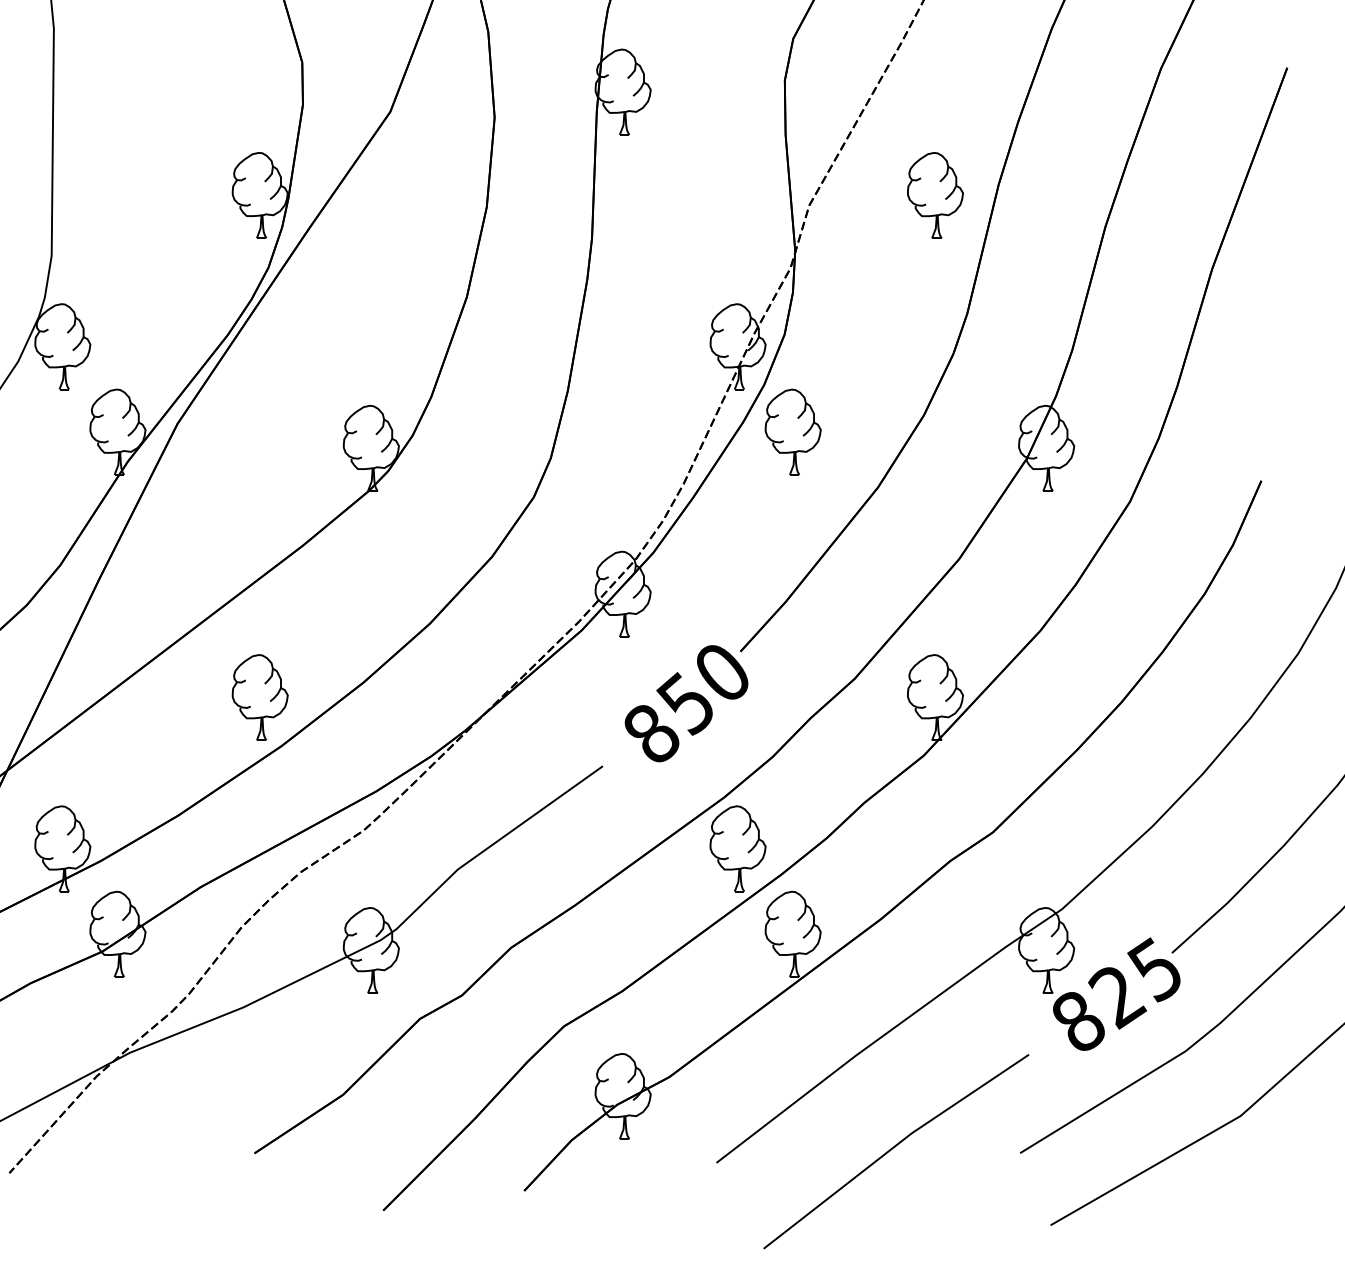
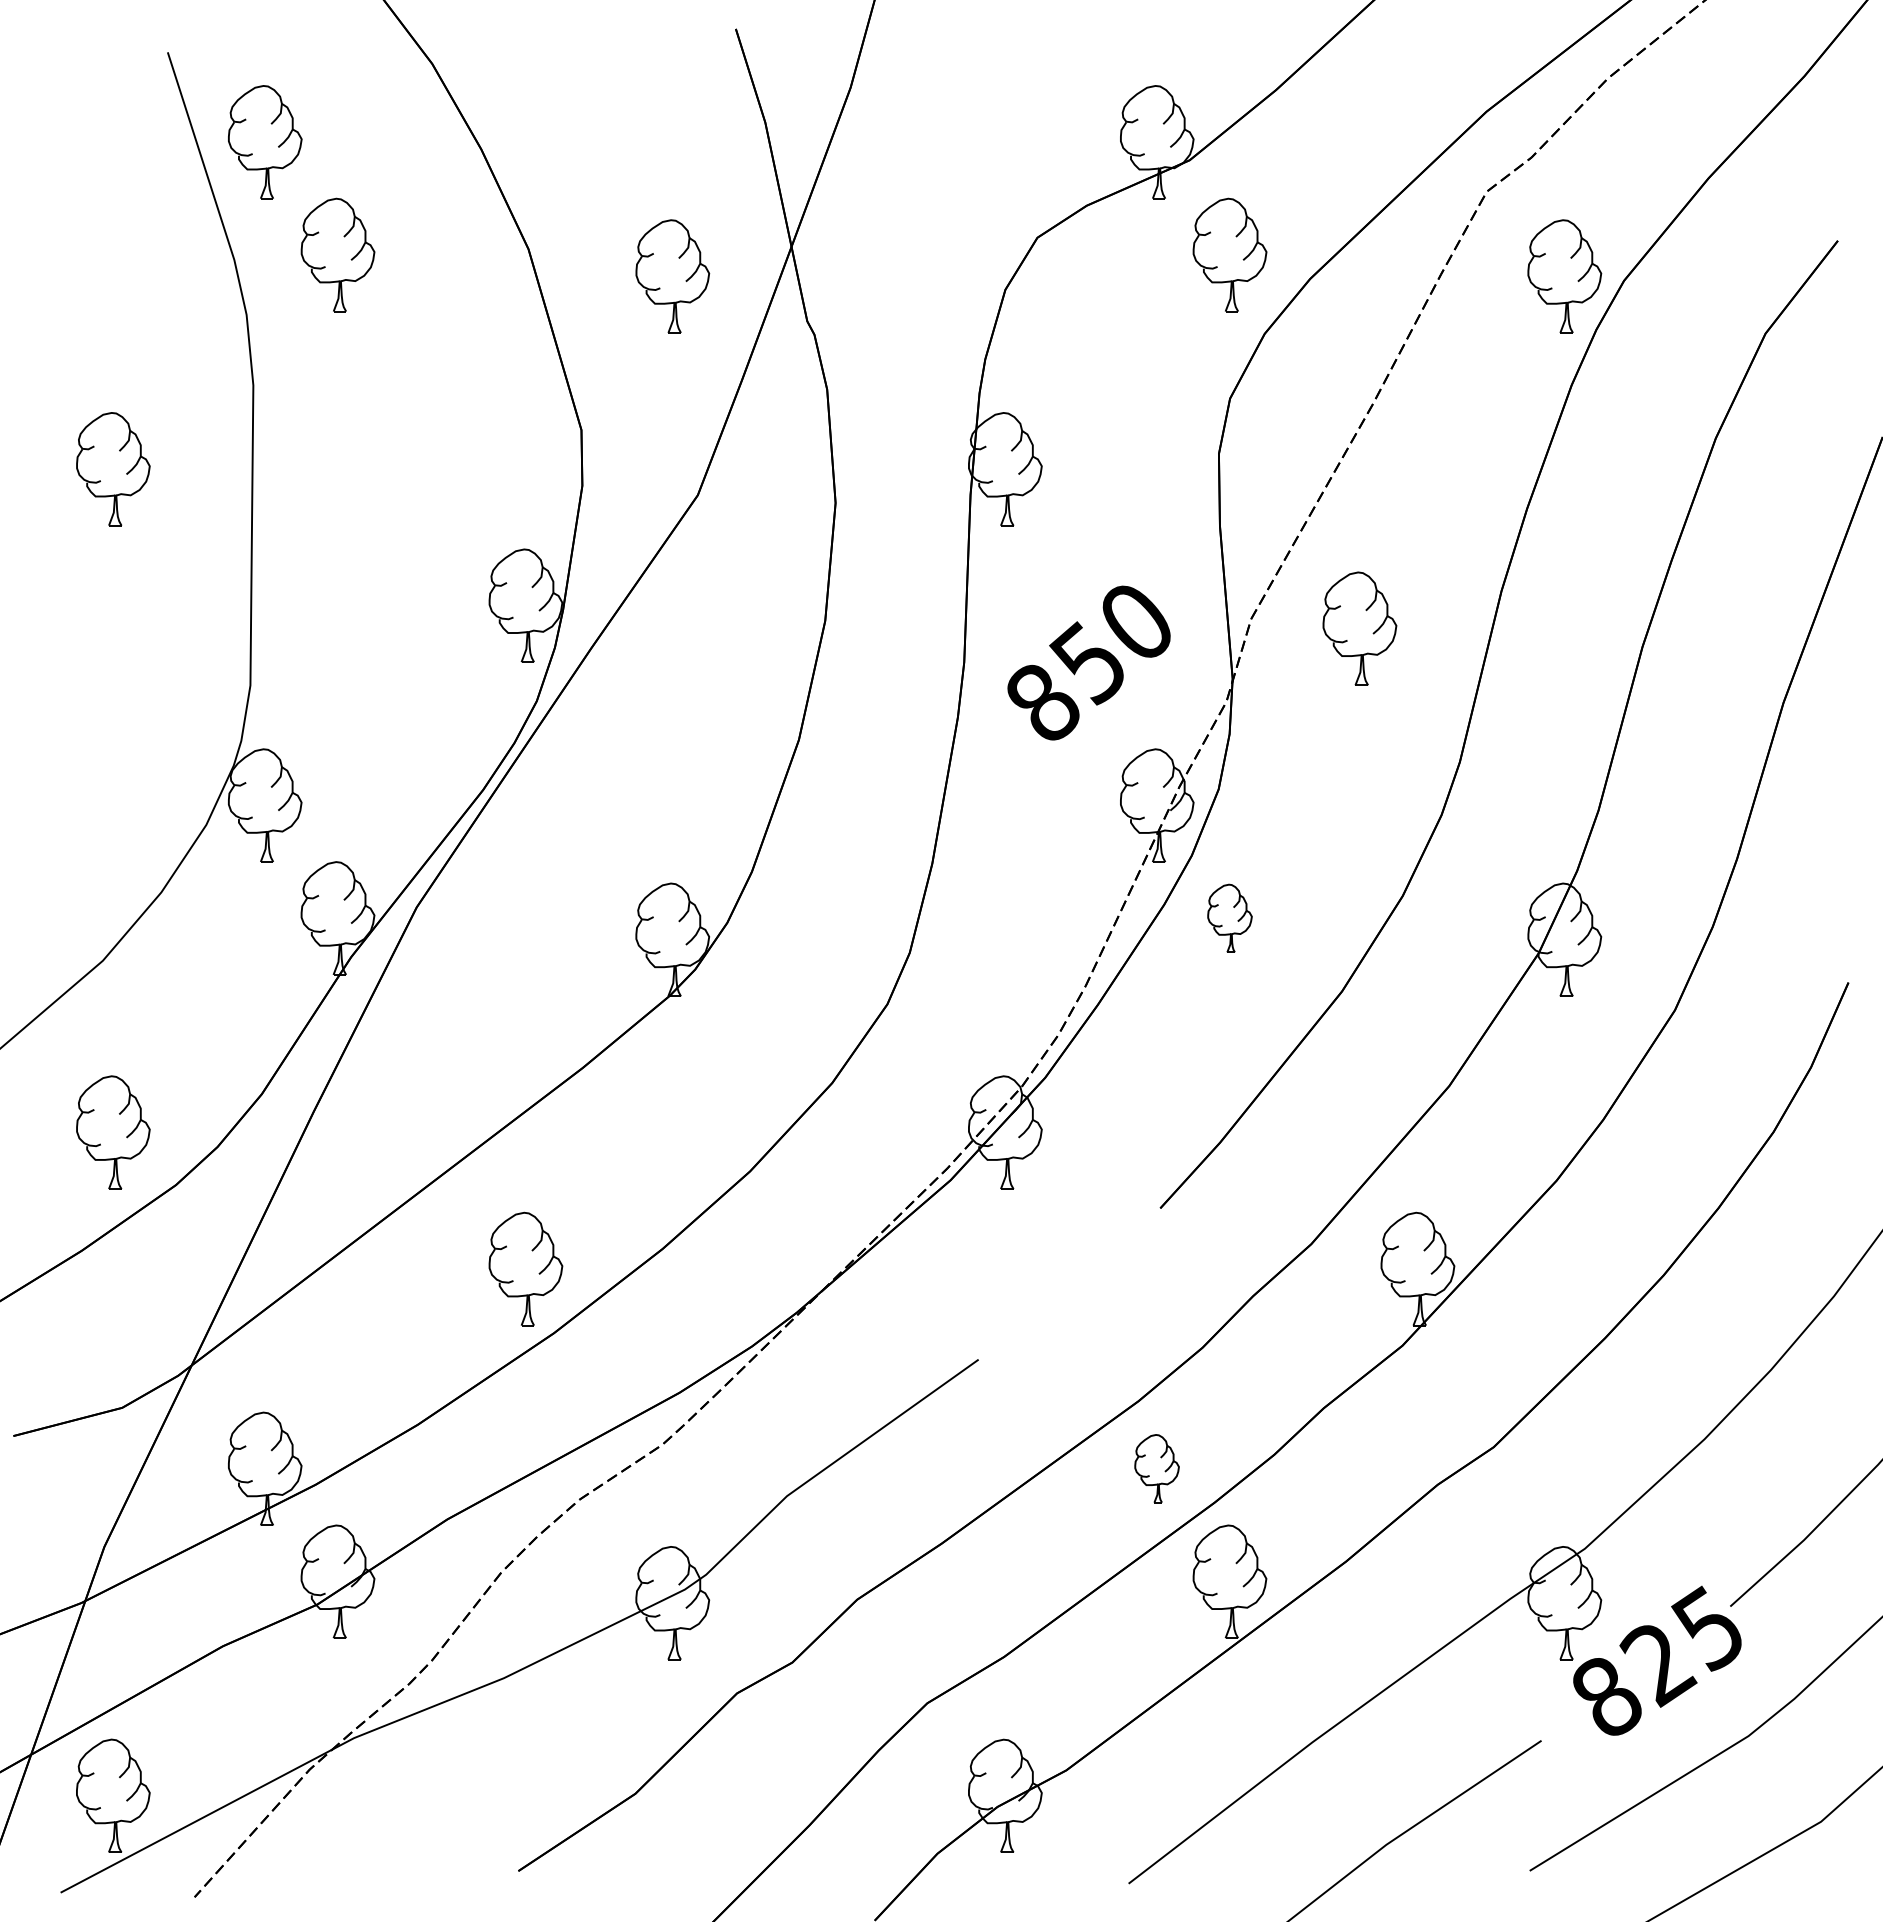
part: (935, 195) -> (1359, 628), moved
part: (792, 432) -> (1229, 918), size x0.6
text: (686, 703) -> (1088, 662), moved
part: (737, 848) -> (1156, 1468), size x0.6

